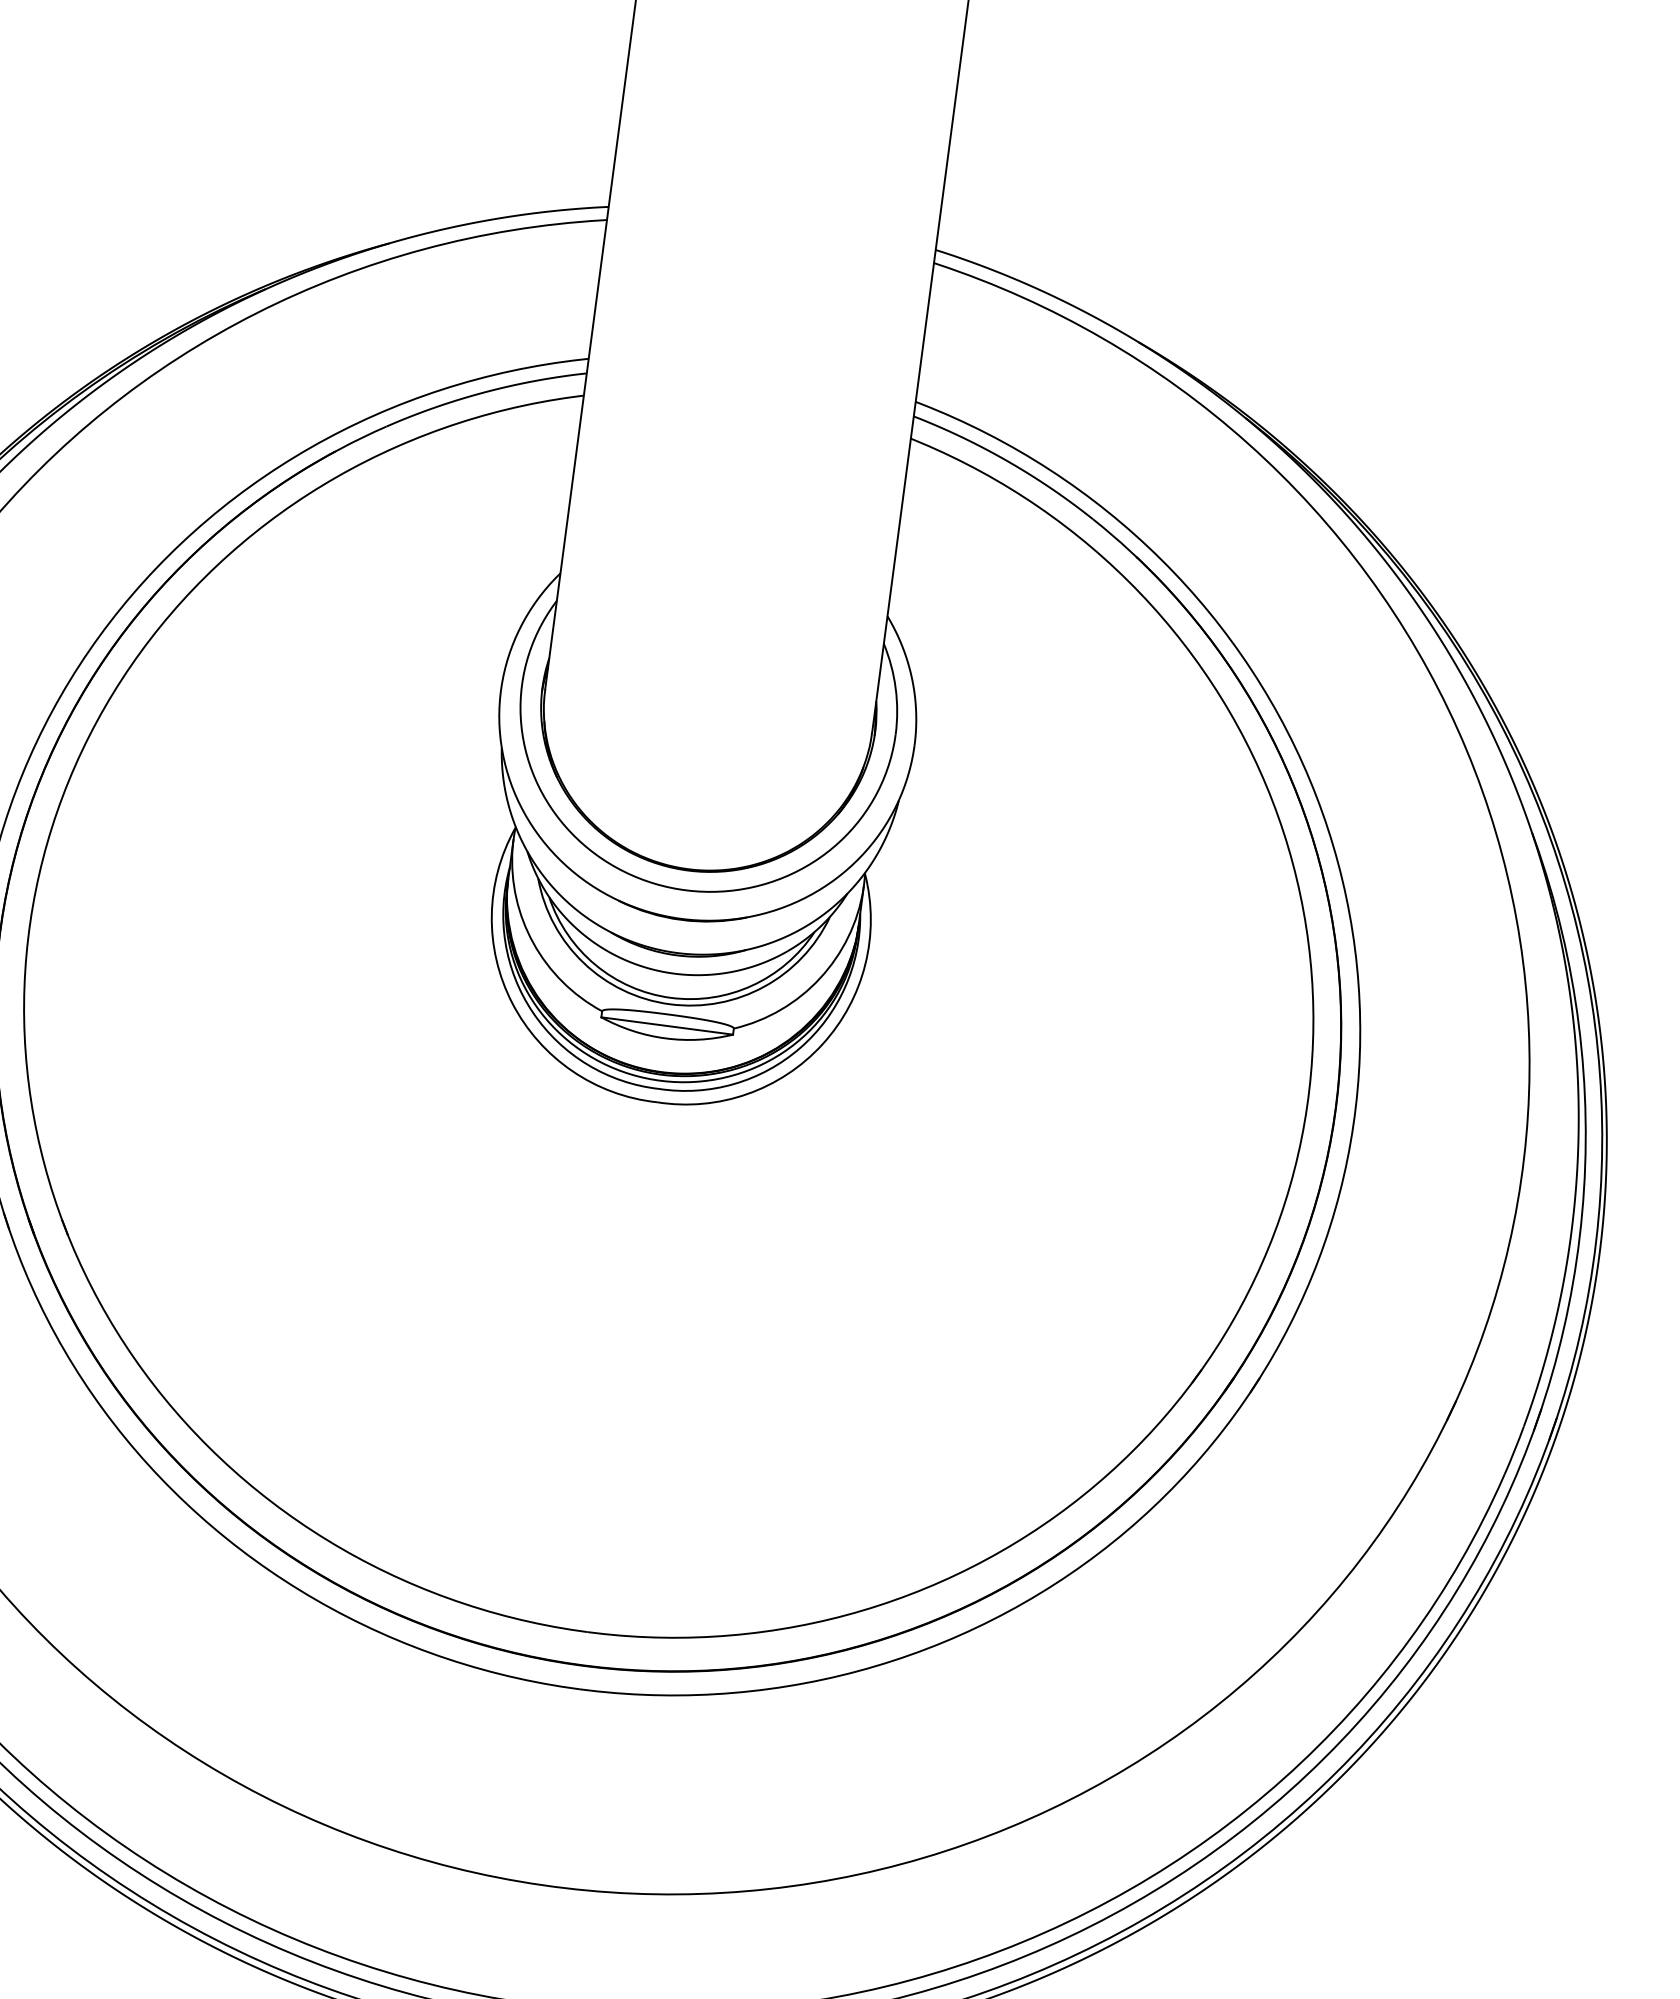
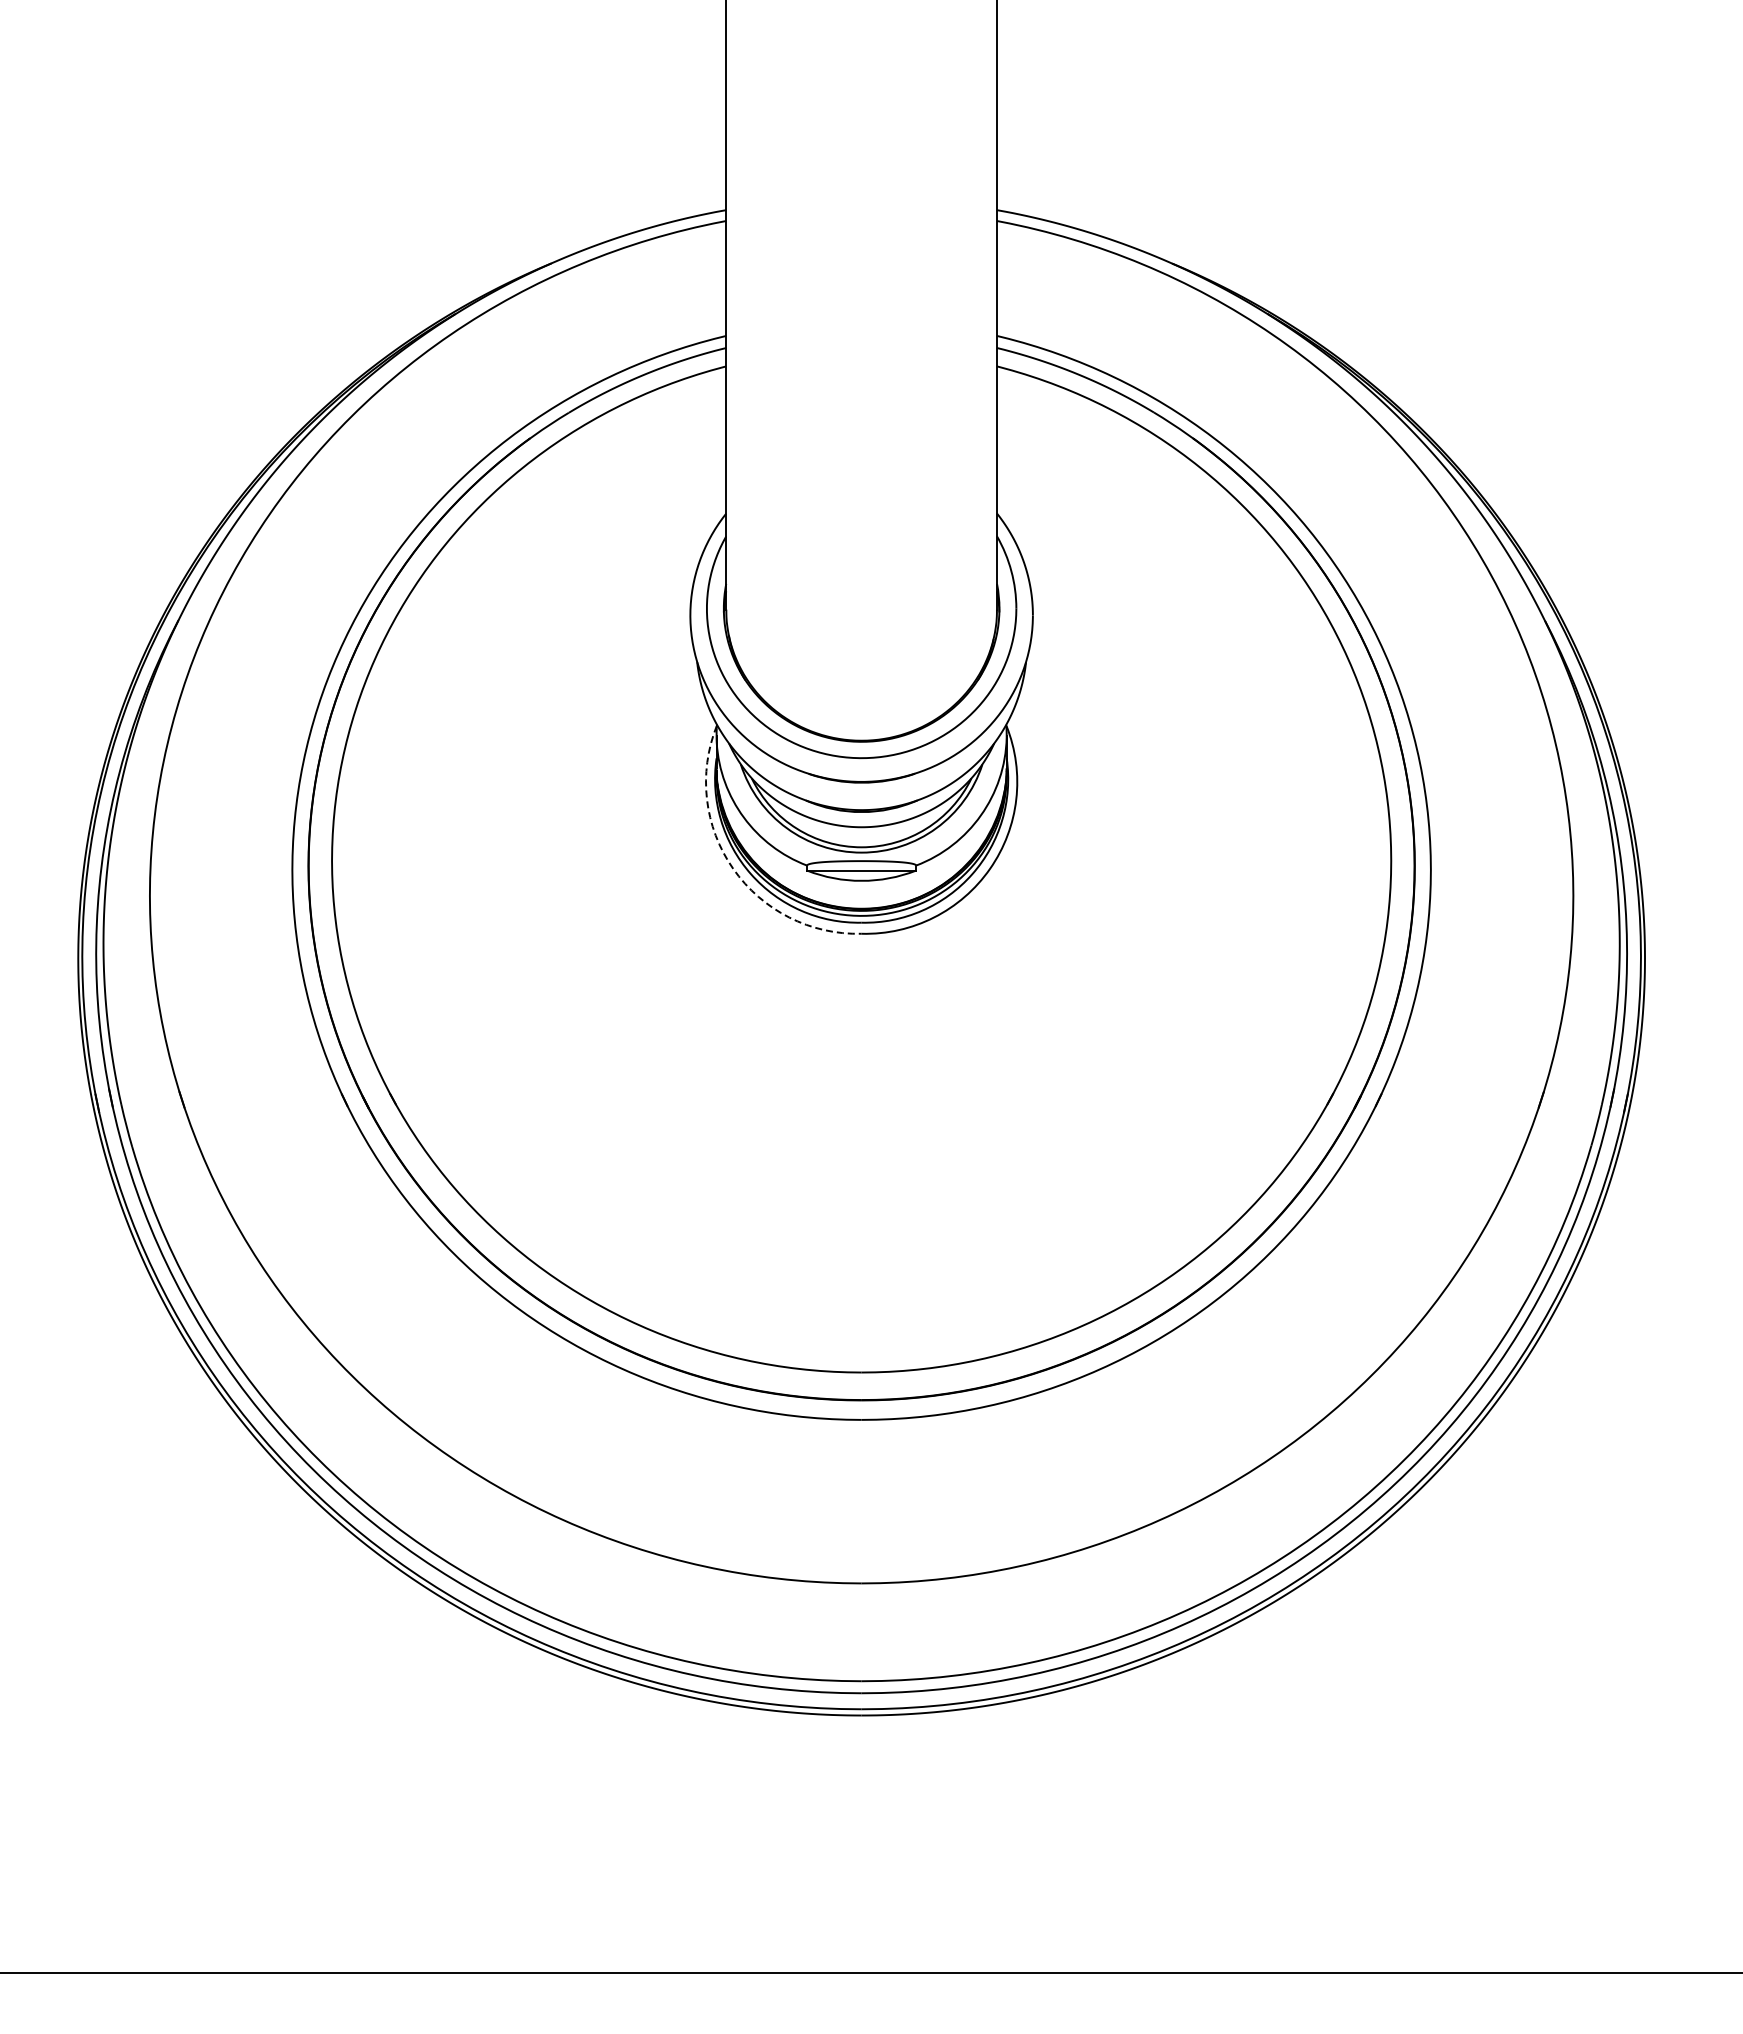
arc: (512, 1003) -> (733, 868), solid -> dashed

